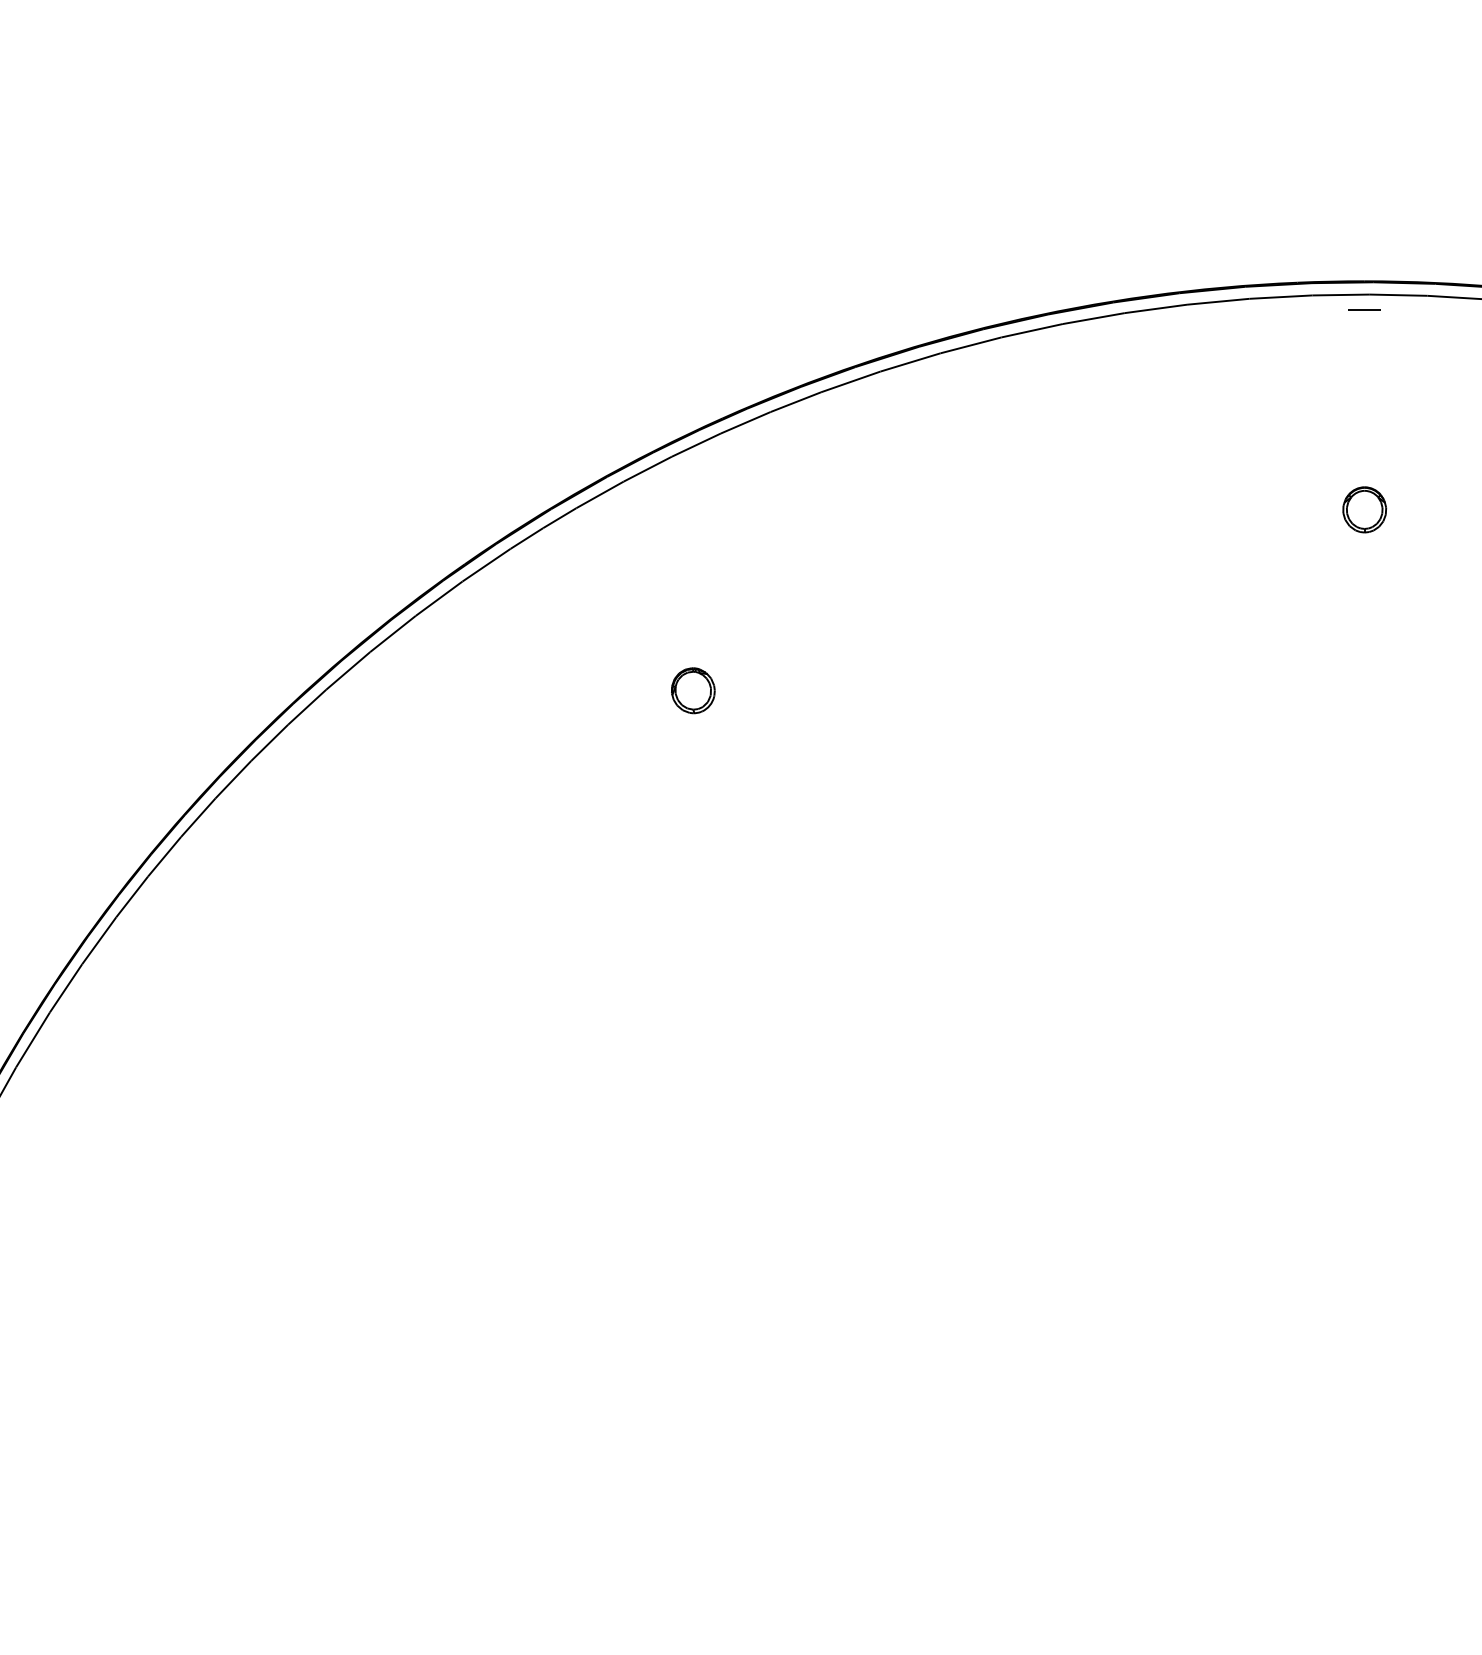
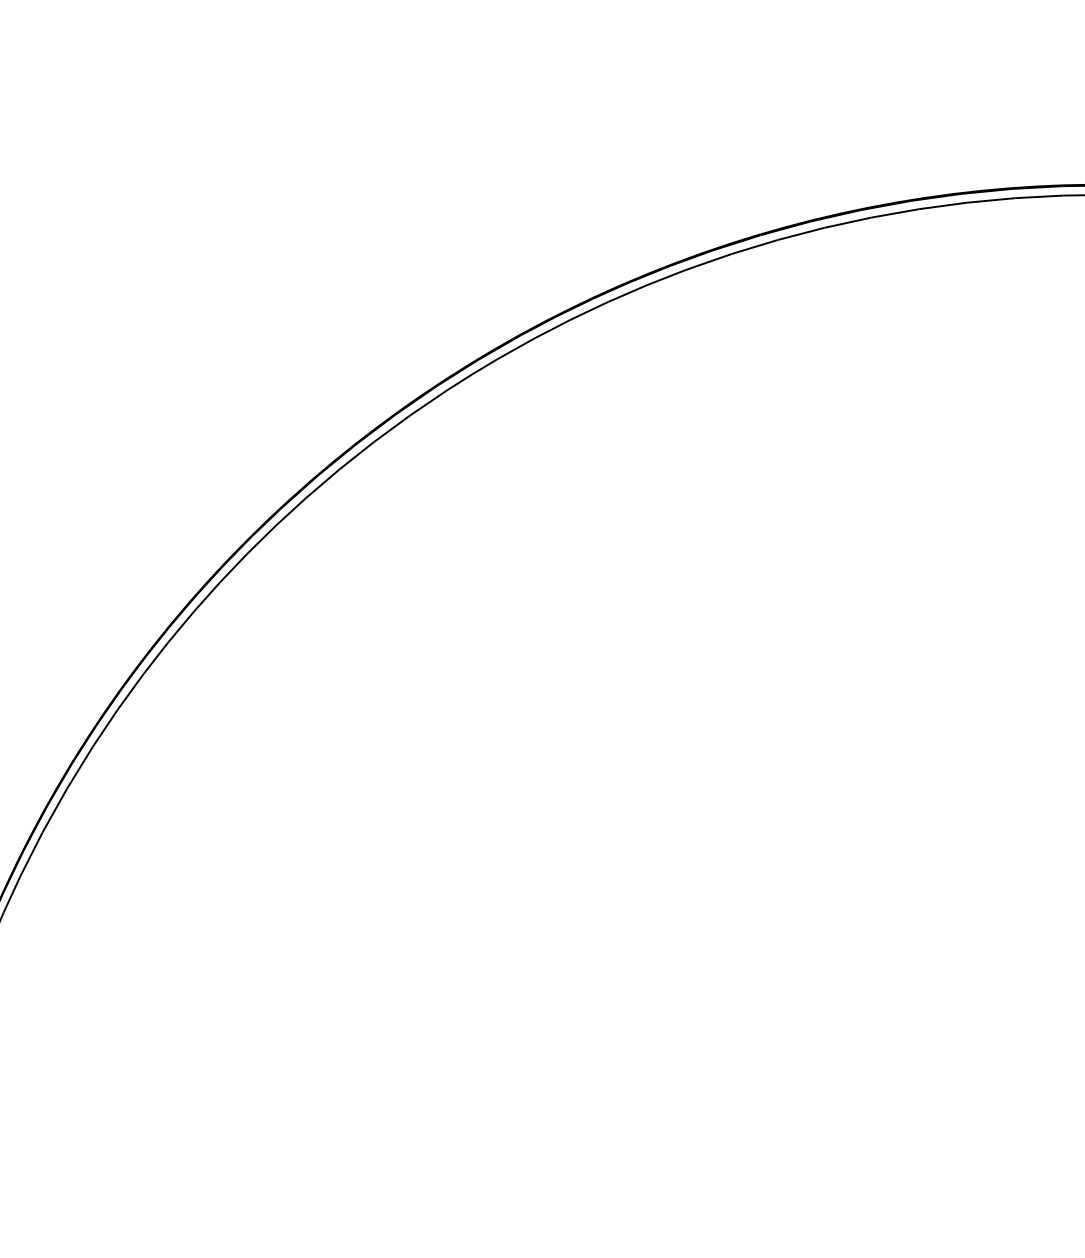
part: (693, 690) -> (587, 499), removed

